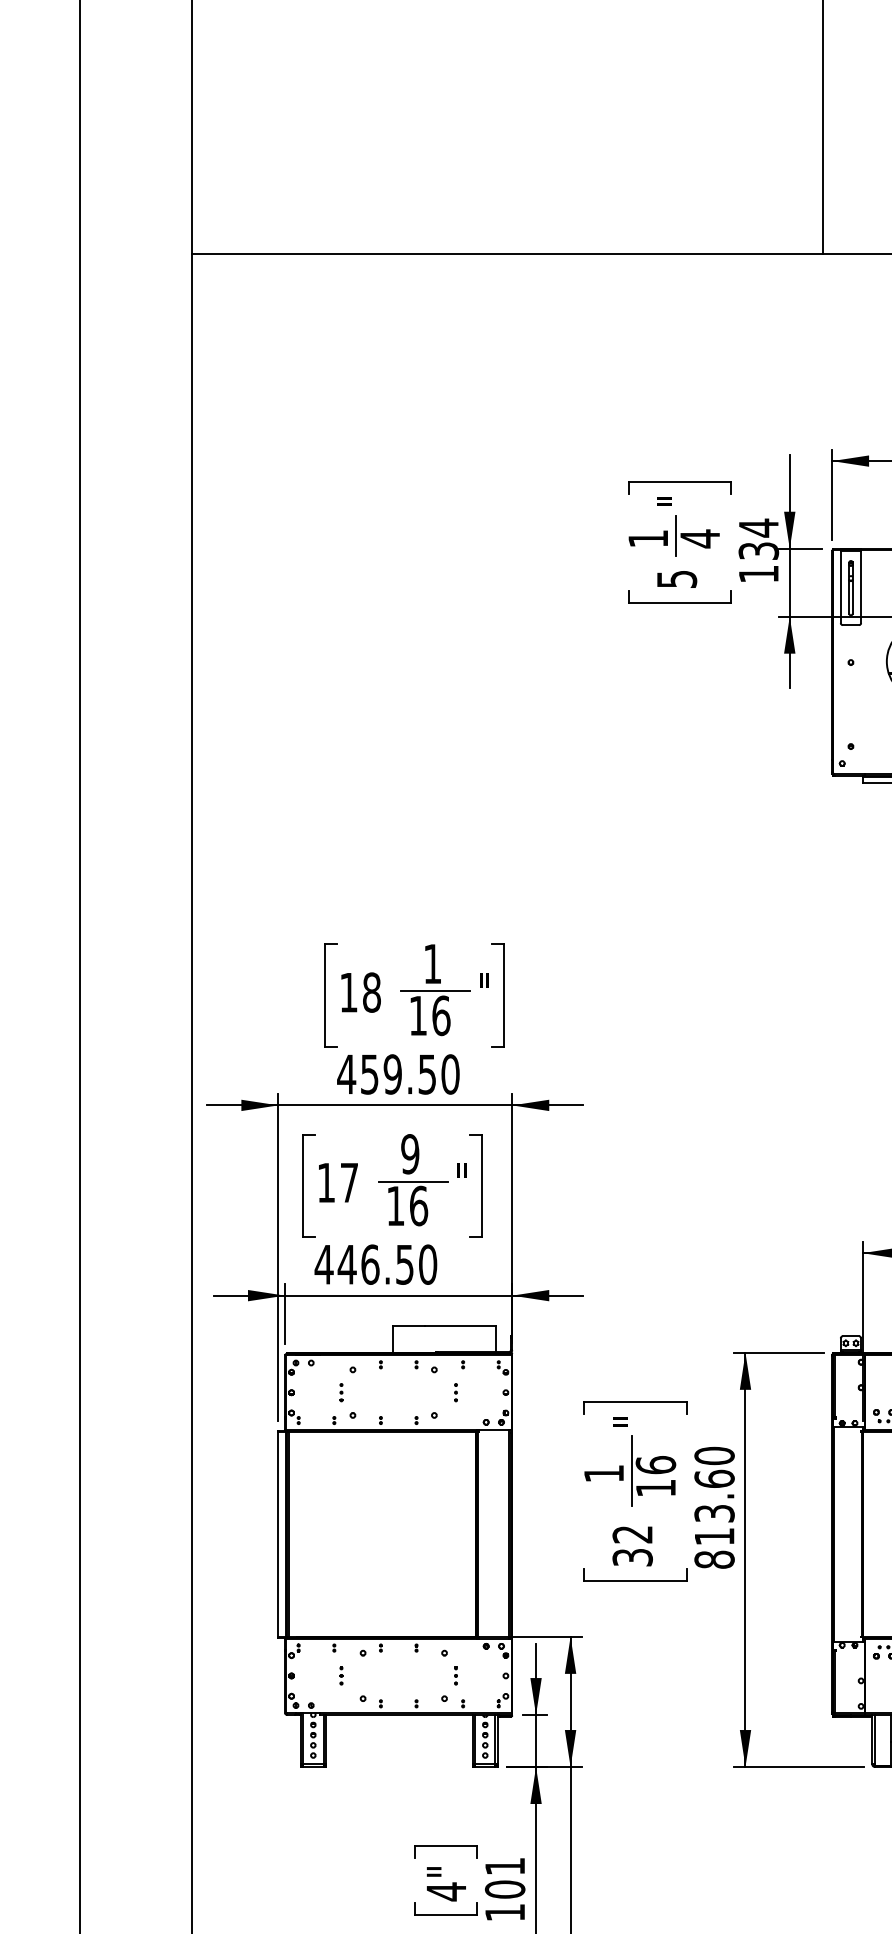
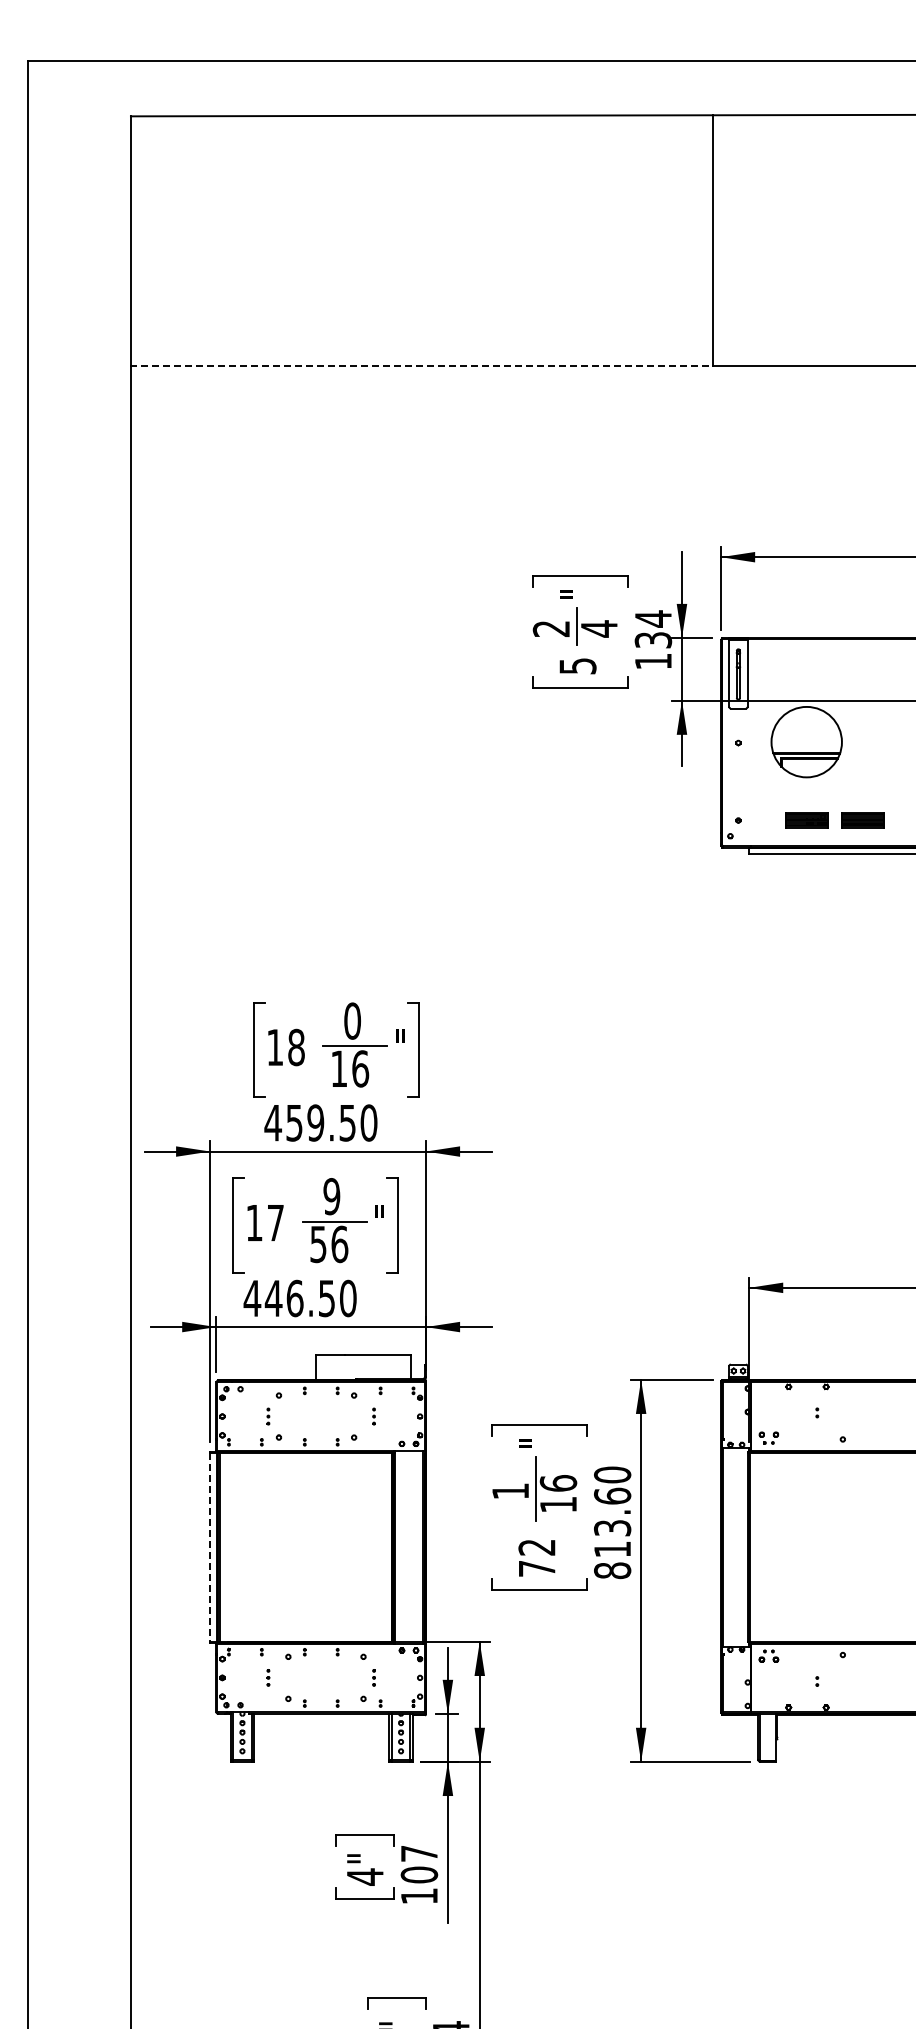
line: (508, 253) -> (422, 365), solid -> dashed
text: (647, 539) -> (550, 629), 1 -> 2
text: (432, 963) -> (352, 1020), 1 -> 0
text: (395, 1206) -> (318, 1244), 16 -> 56
line: (278, 1534) -> (210, 1547), solid -> dashed
text: (632, 1557) -> (536, 1568), 32 -> 72
text: (505, 1866) -> (419, 1853), 101 -> 107

